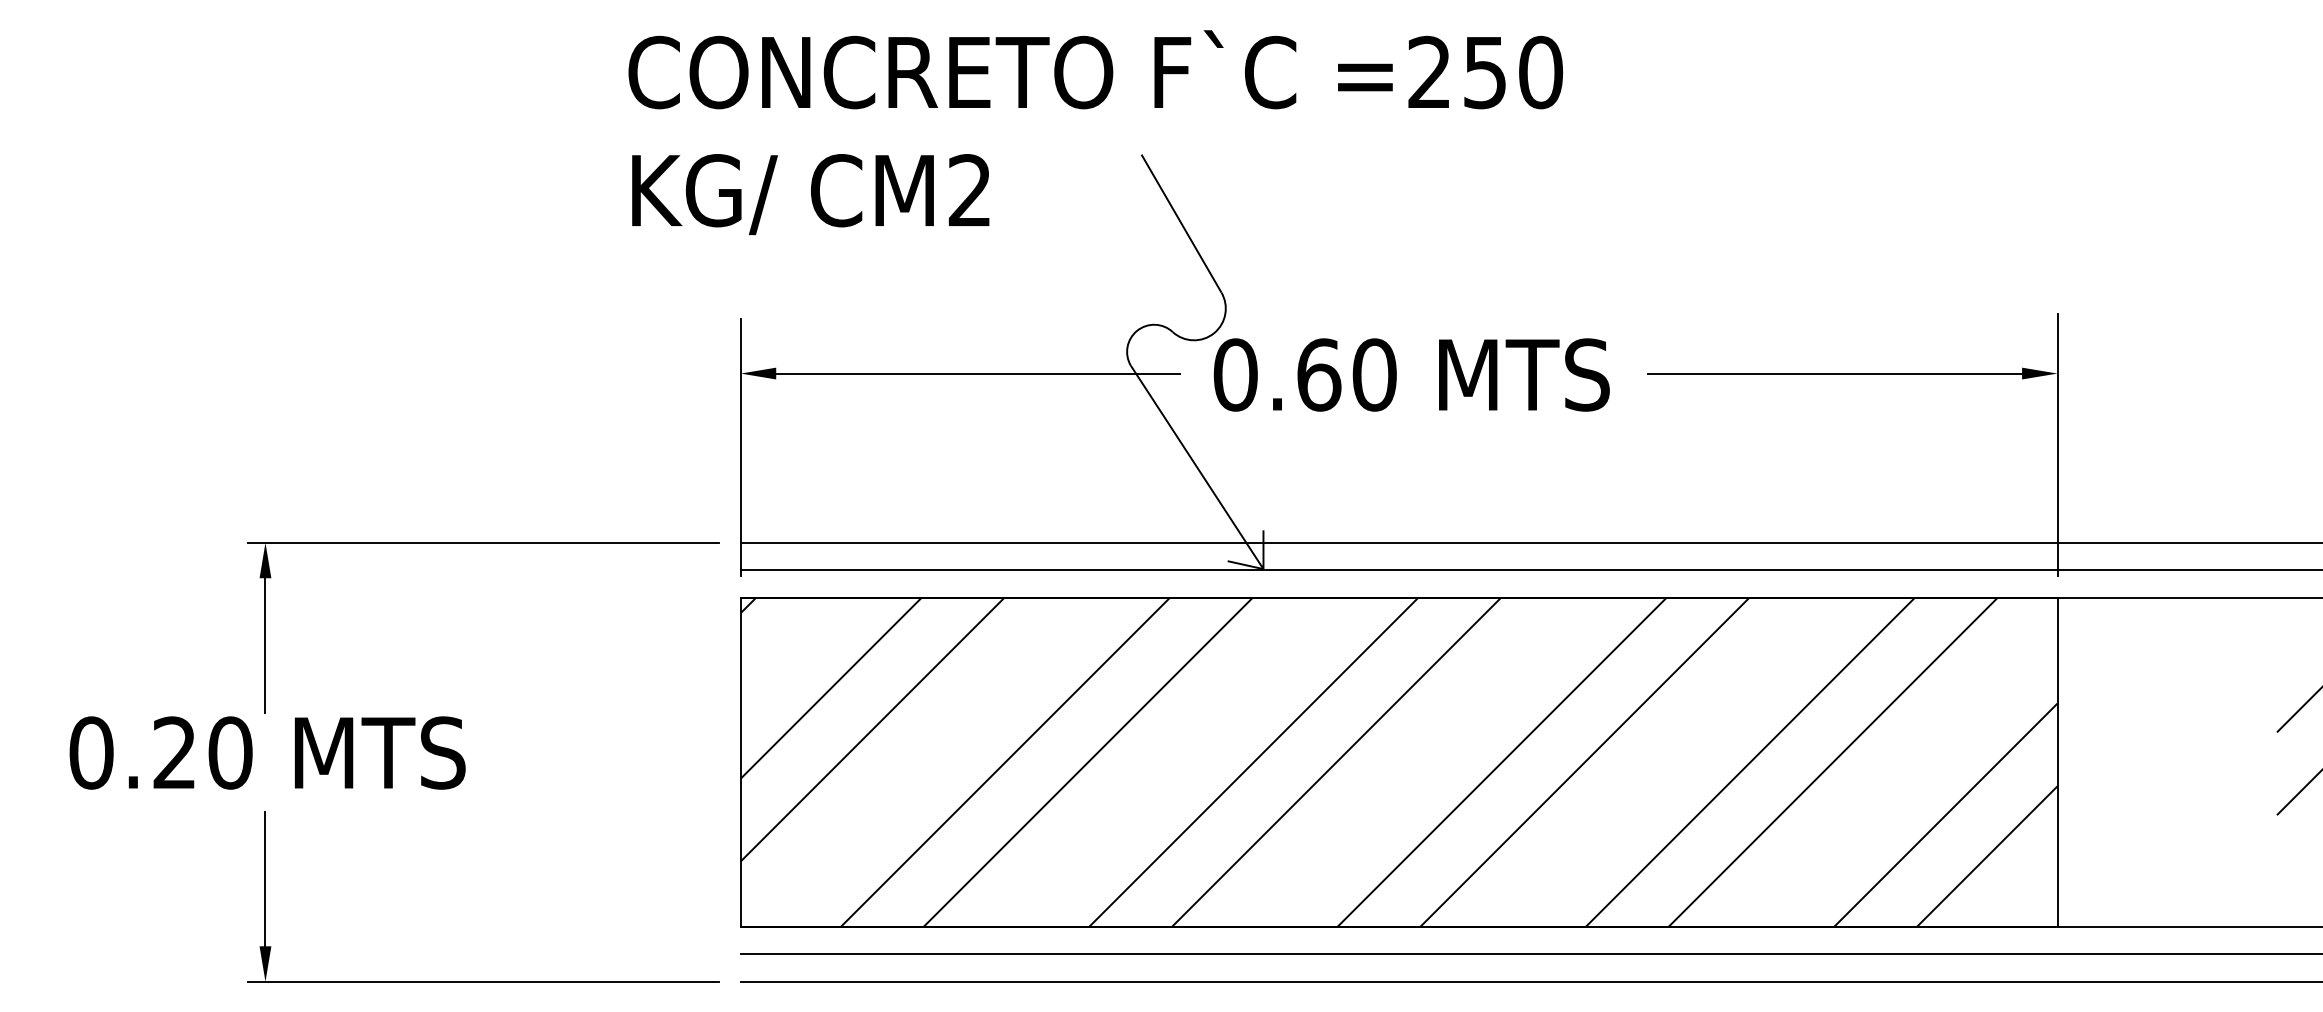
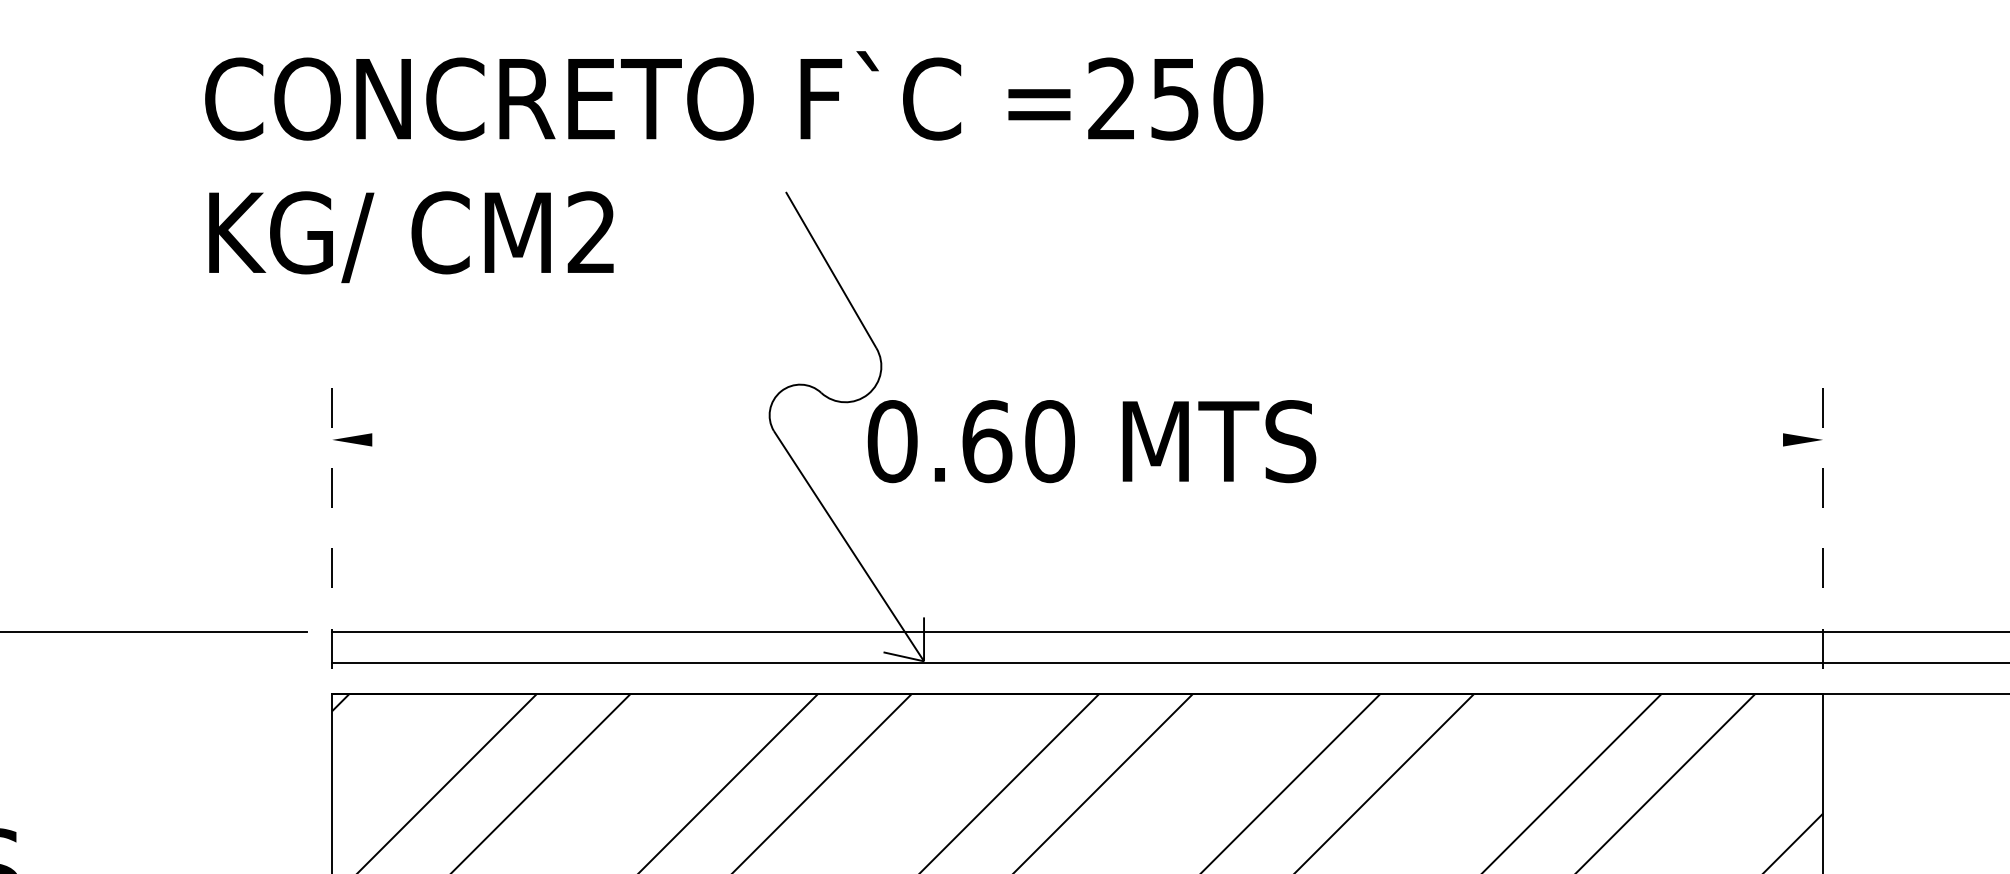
line: (977, 373) -> (600, 439), removed
line: (1834, 373) -> (1570, 439), removed
line: (2057, 444) -> (1823, 520), solid -> dashed
line: (740, 446) -> (331, 522), solid -> dashed

